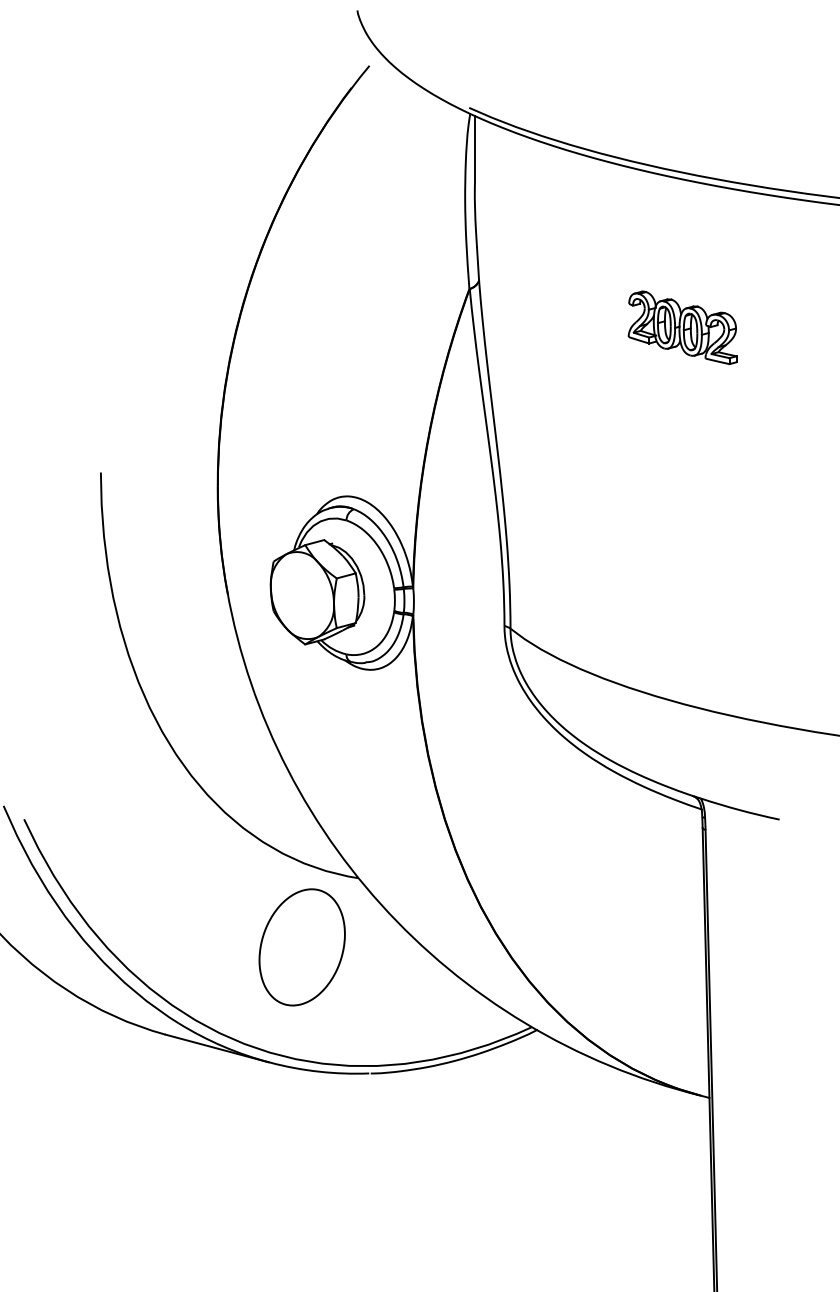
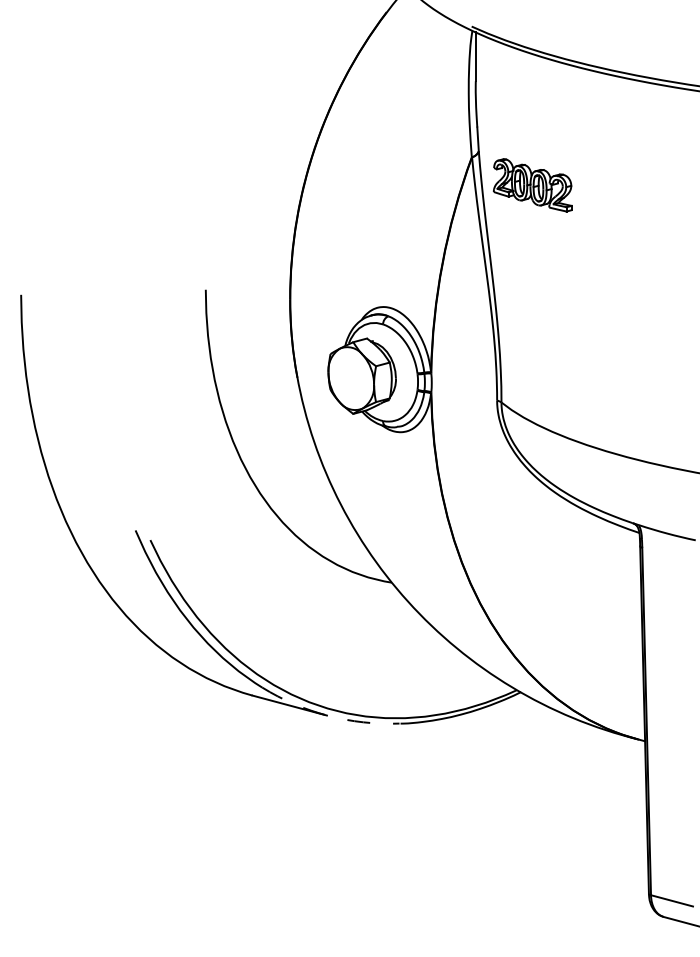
part: (682, 328) -> (532, 185), moved
part: (301, 947) -> (350, 632), removed
arc: (270, 1062) -> (328, 715), solid -> dashed

